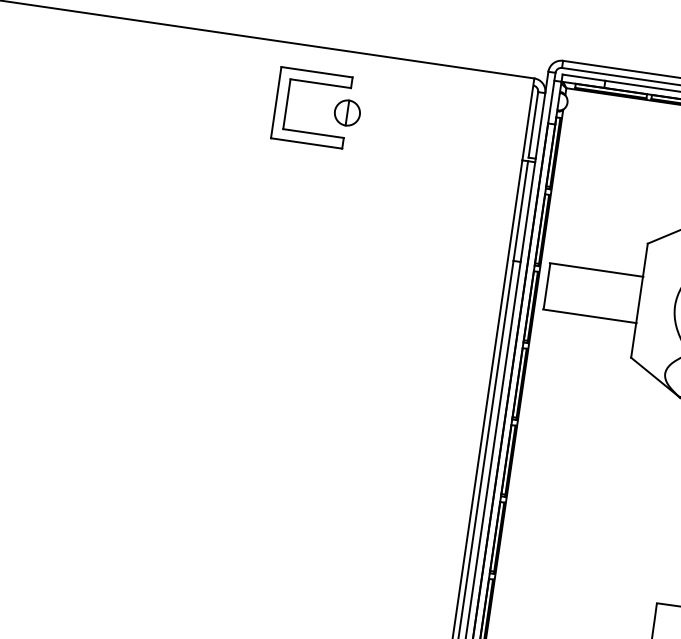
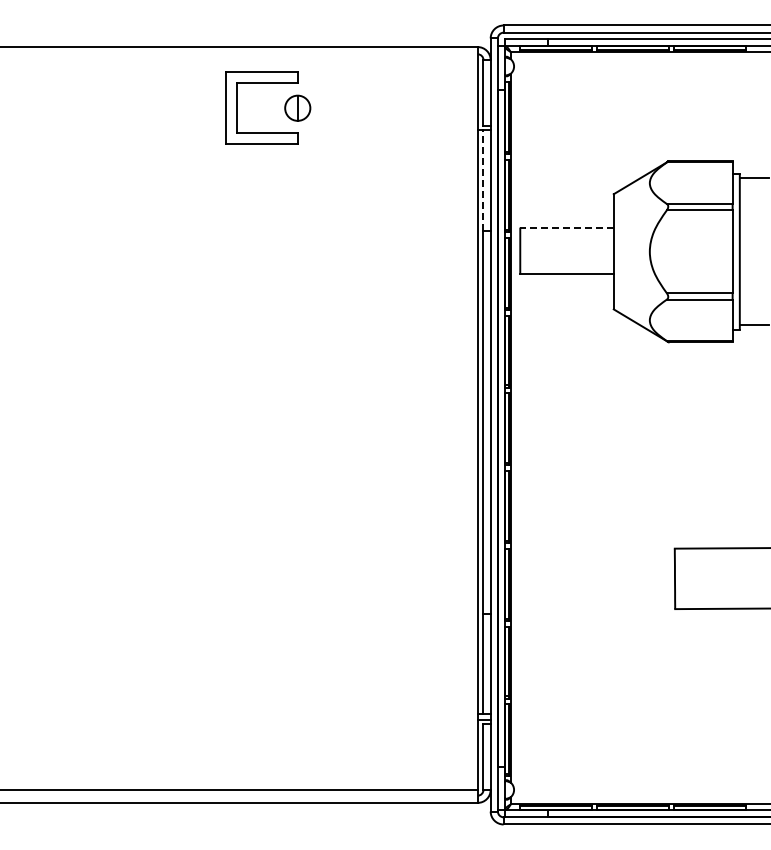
line: (520, 210) -> (483, 179), solid -> dashed
line: (596, 269) -> (566, 227), solid -> dashed

